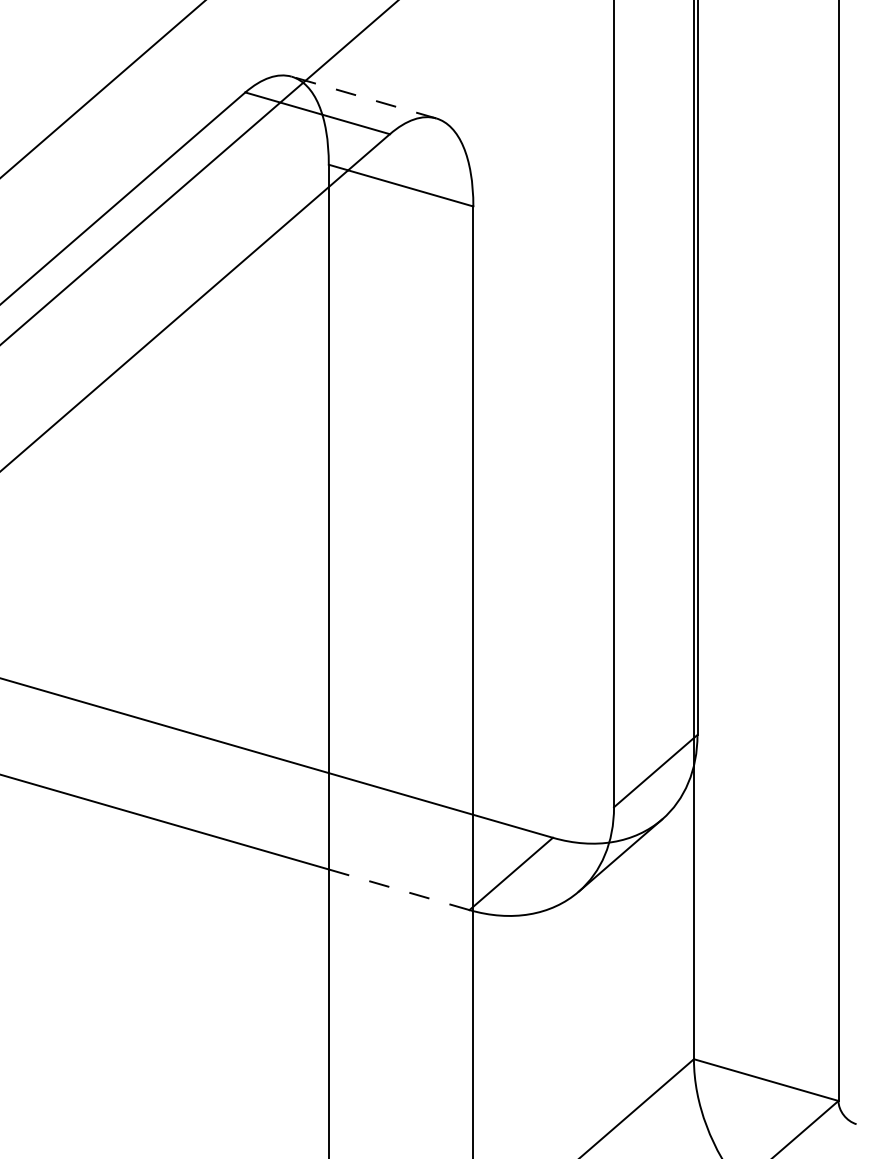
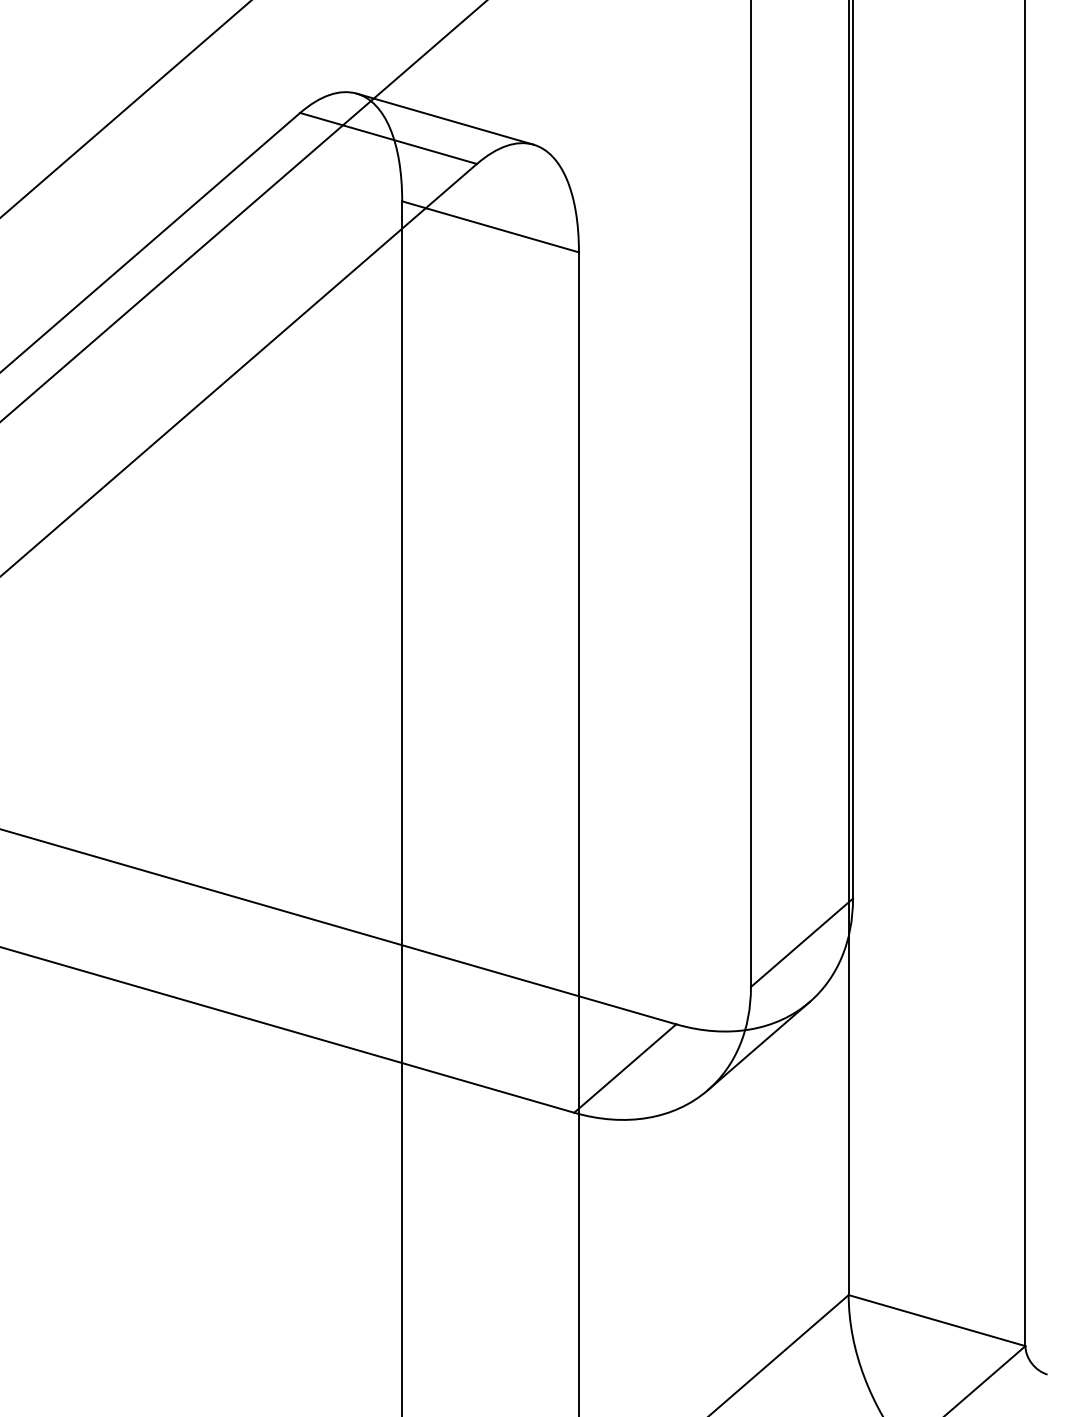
line: (363, 97) -> (444, 119), dashed -> solid
line: (398, 889) -> (487, 1087), dashed -> solid

